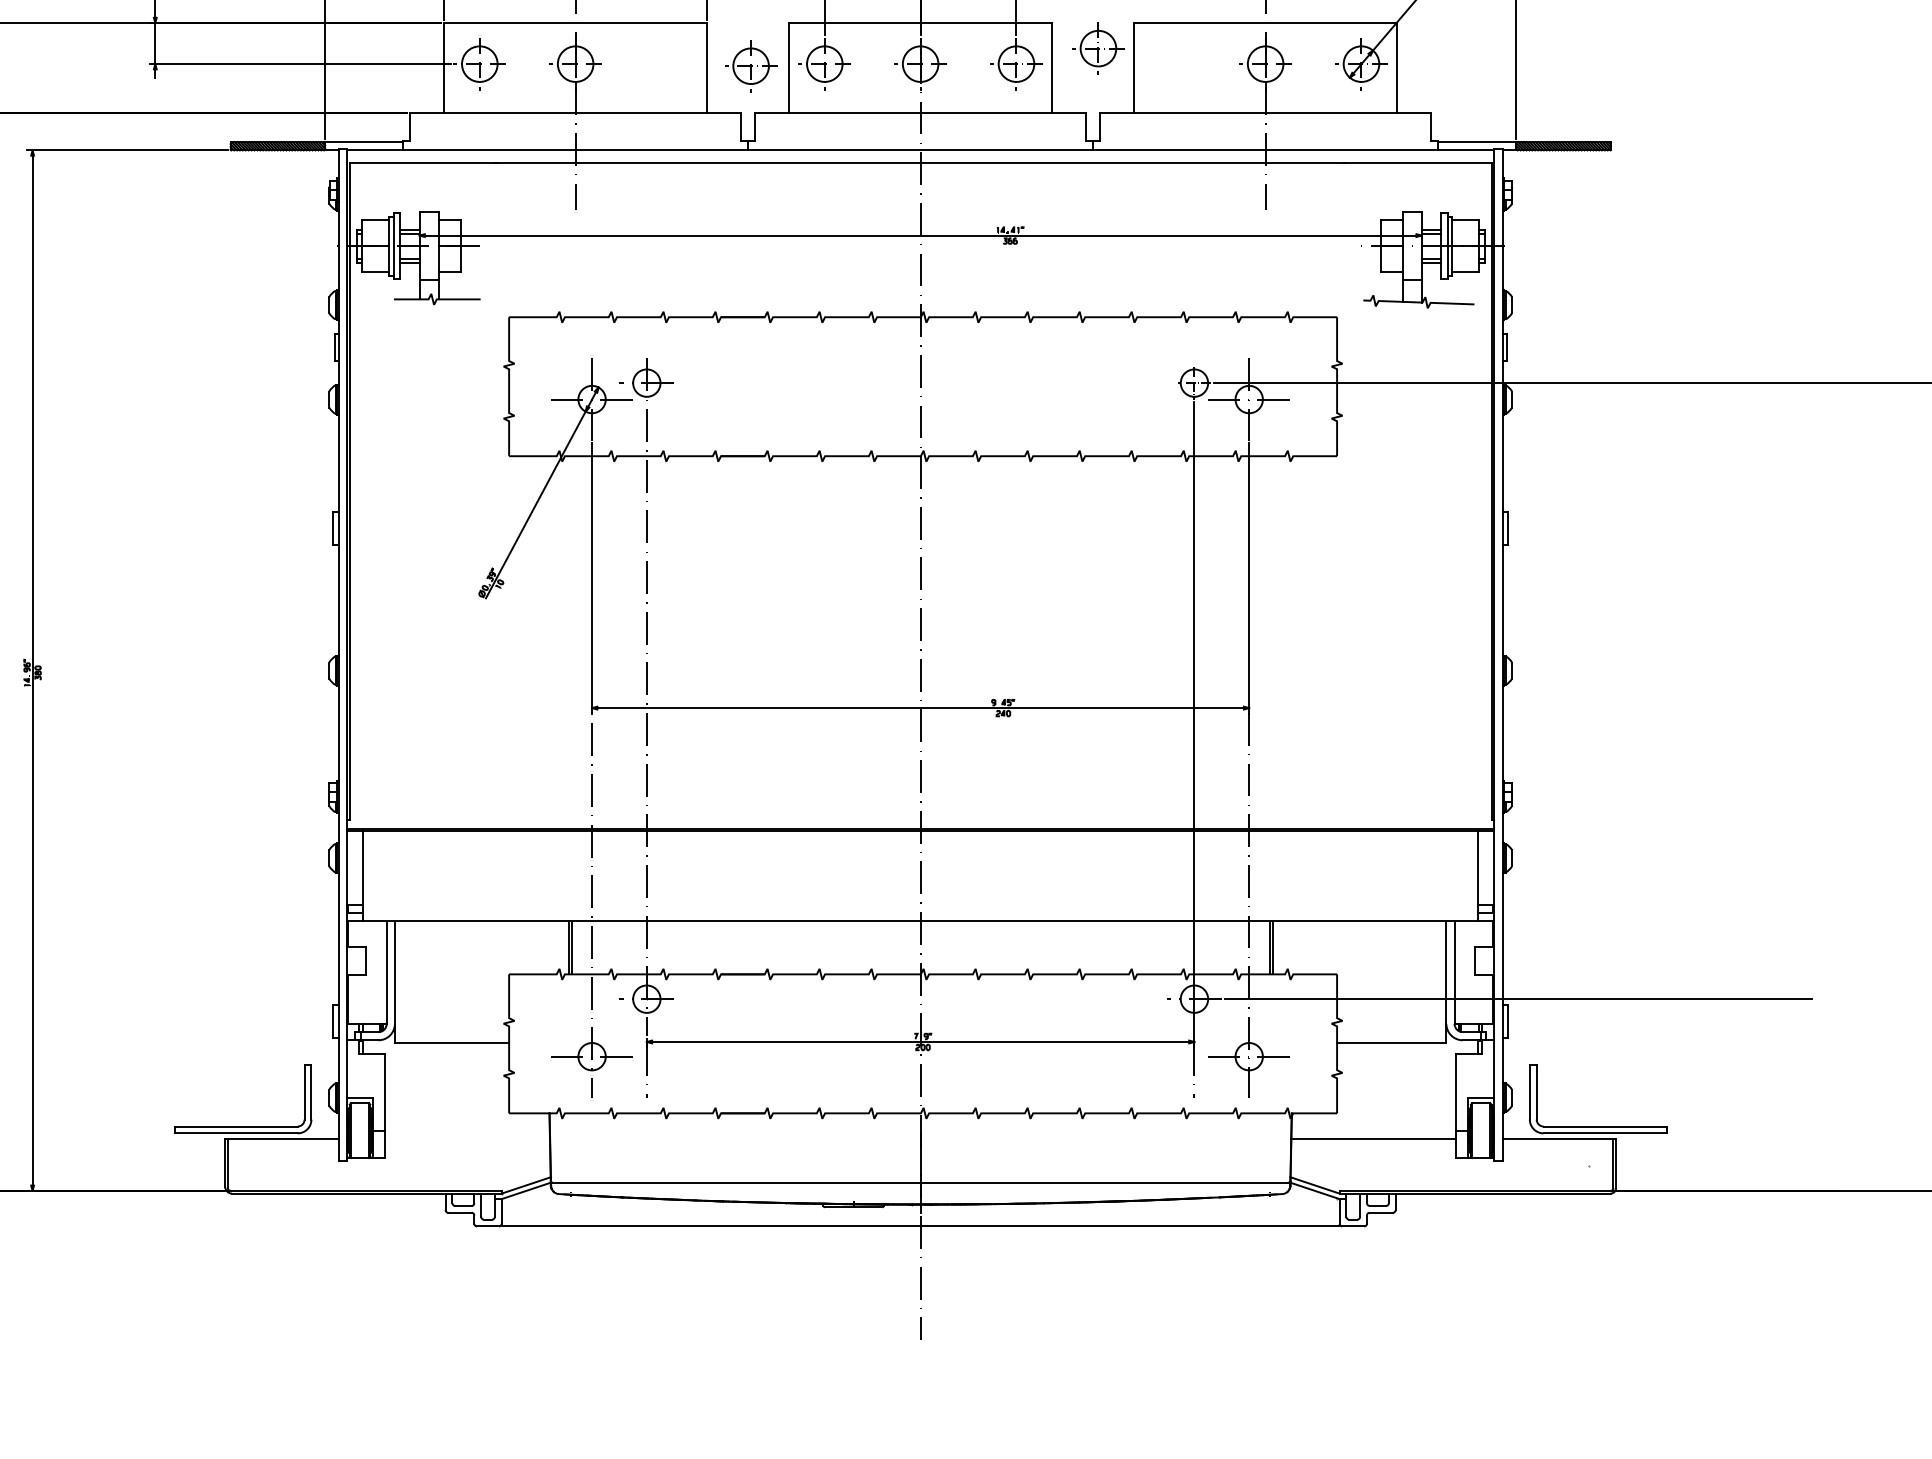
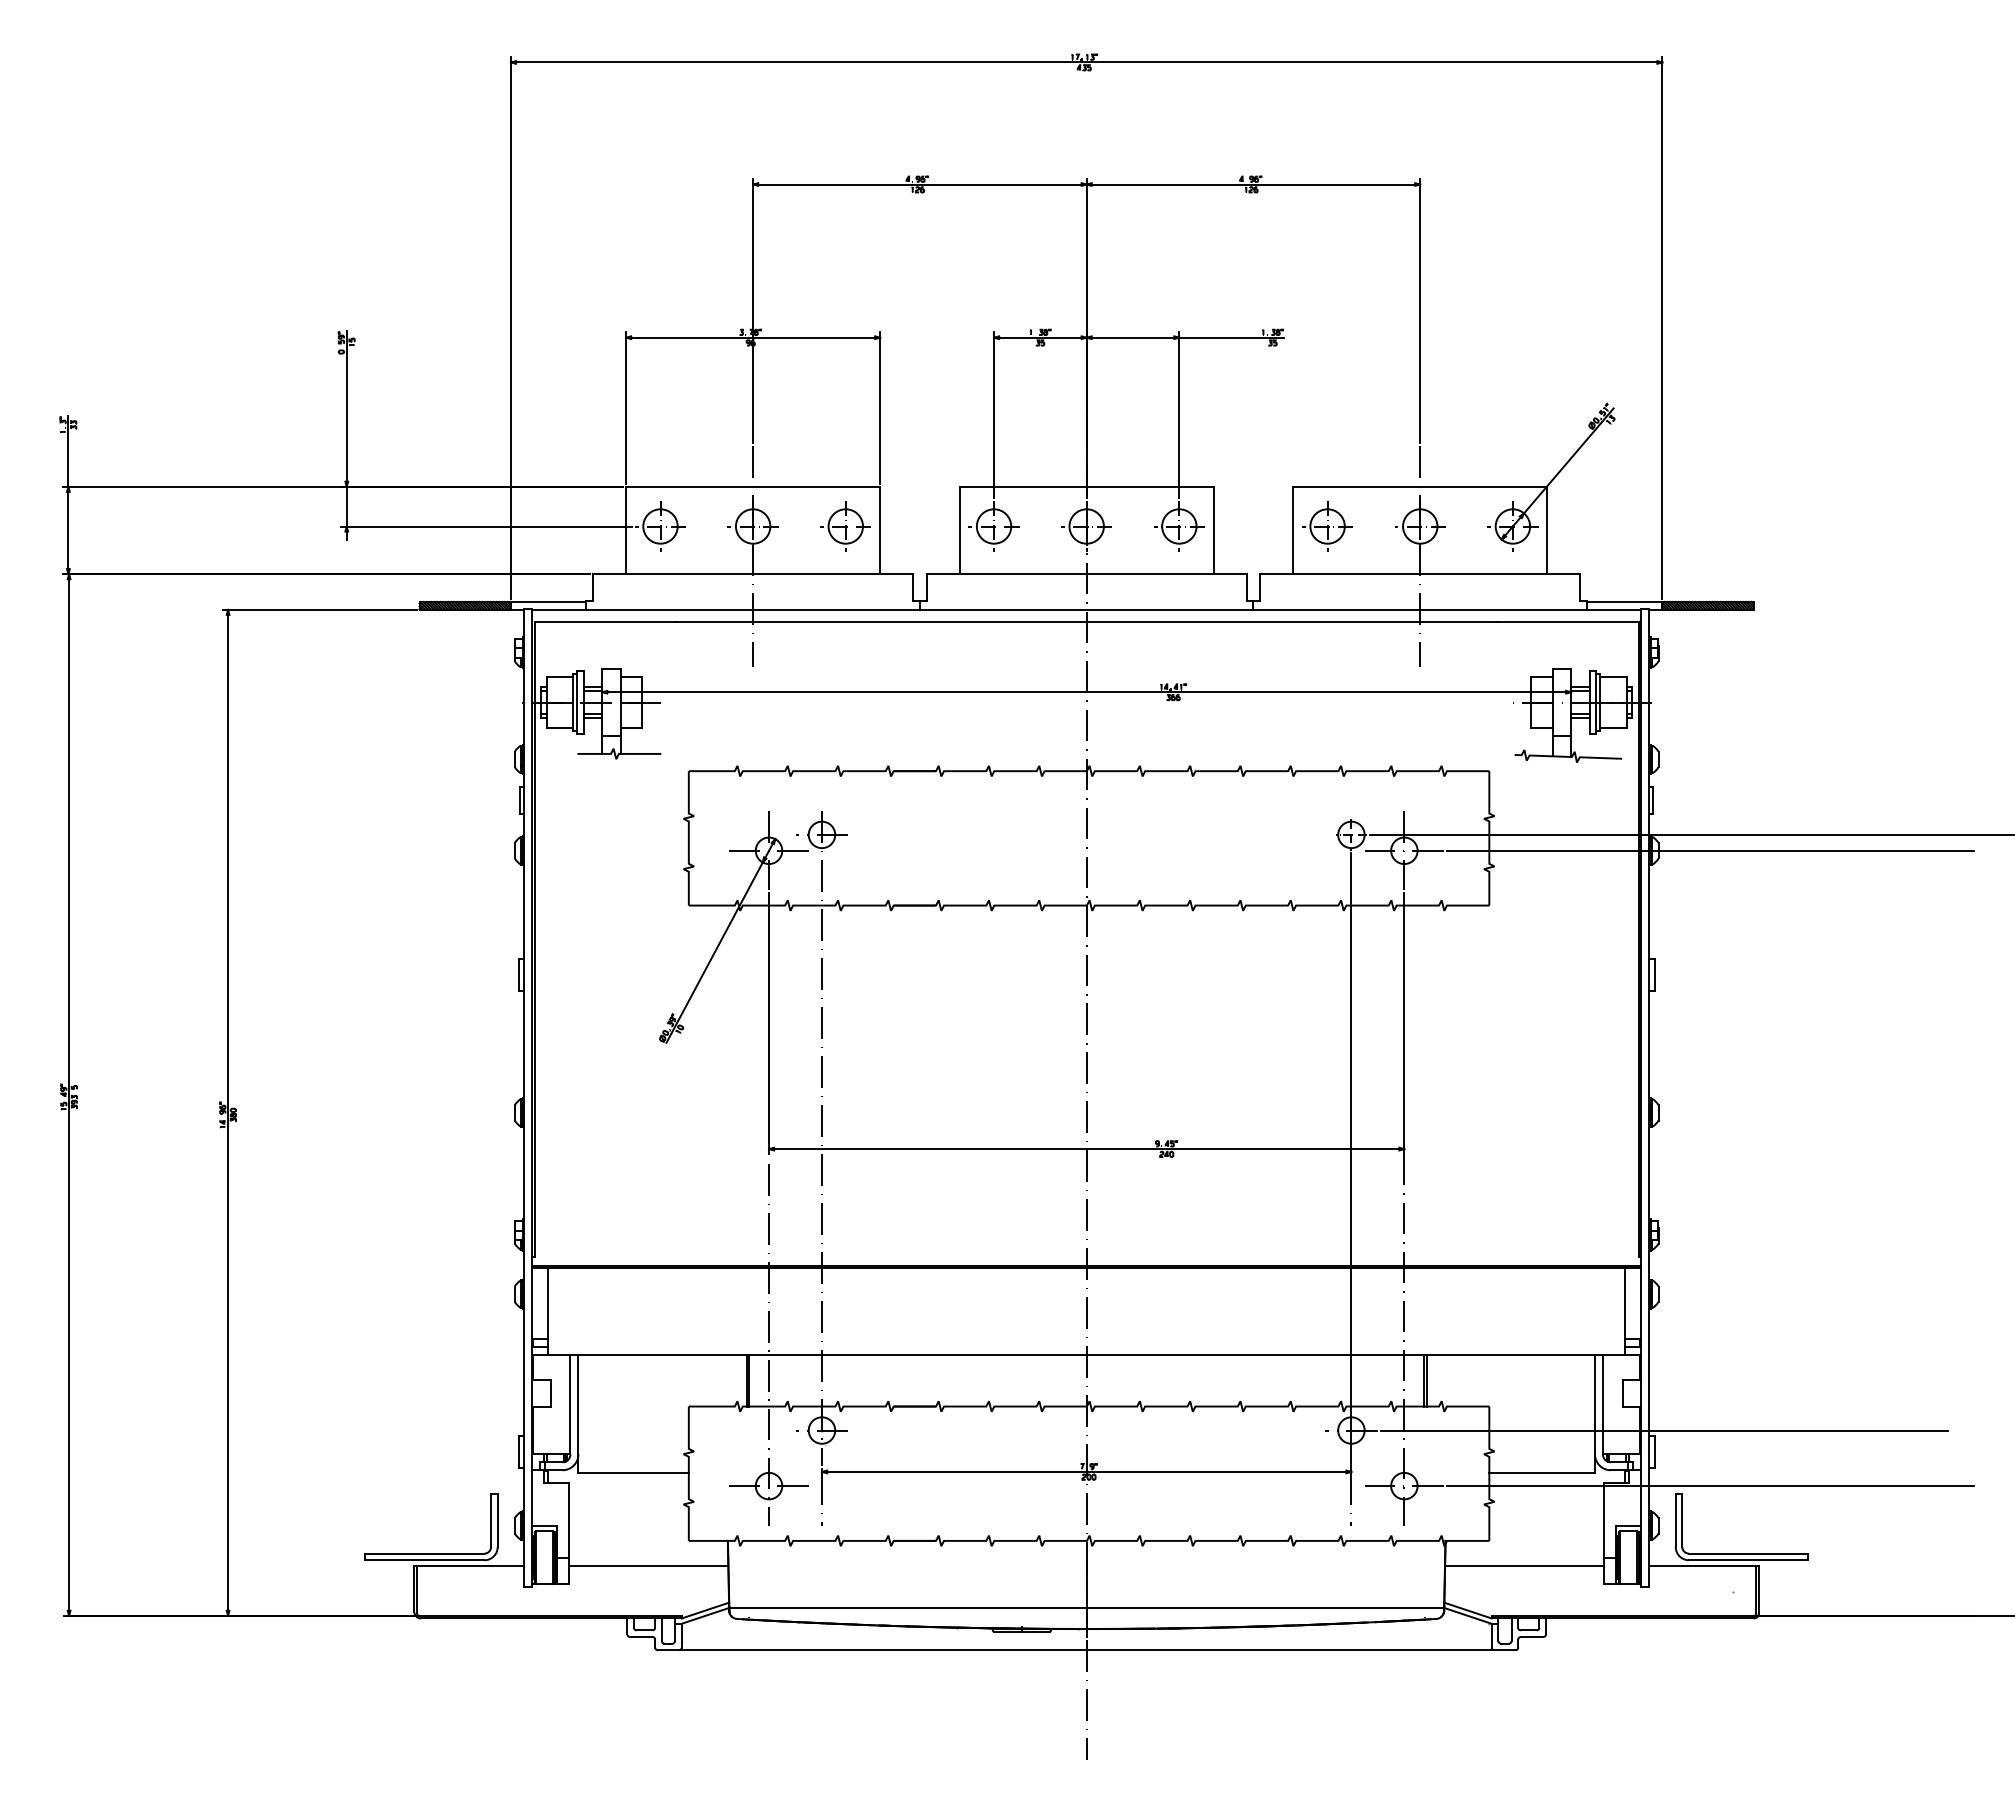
part: (1098, 48) -> (1327, 526), moved
part: (750, 66) -> (845, 526), moved
line: (1565, 399) -> (1710, 850), added
line: (1565, 1057) -> (1710, 1486), added
line: (467, 1138) -> (648, 1565), added

